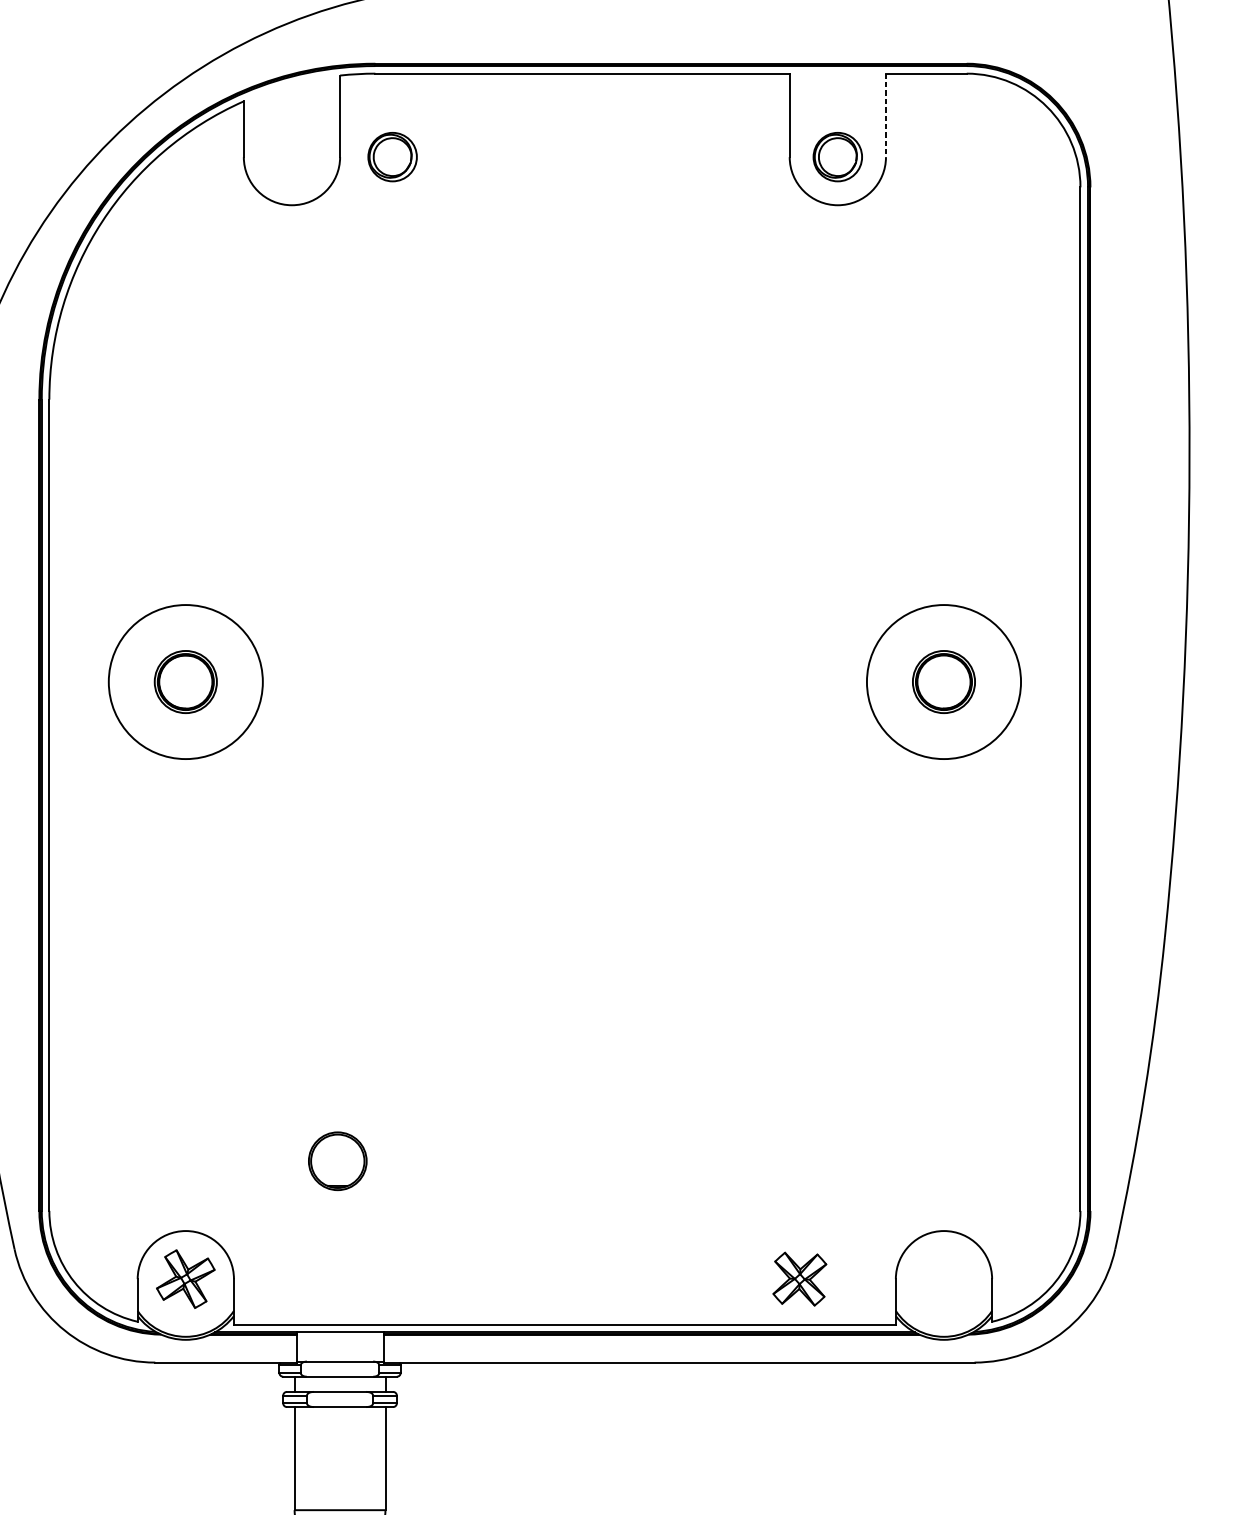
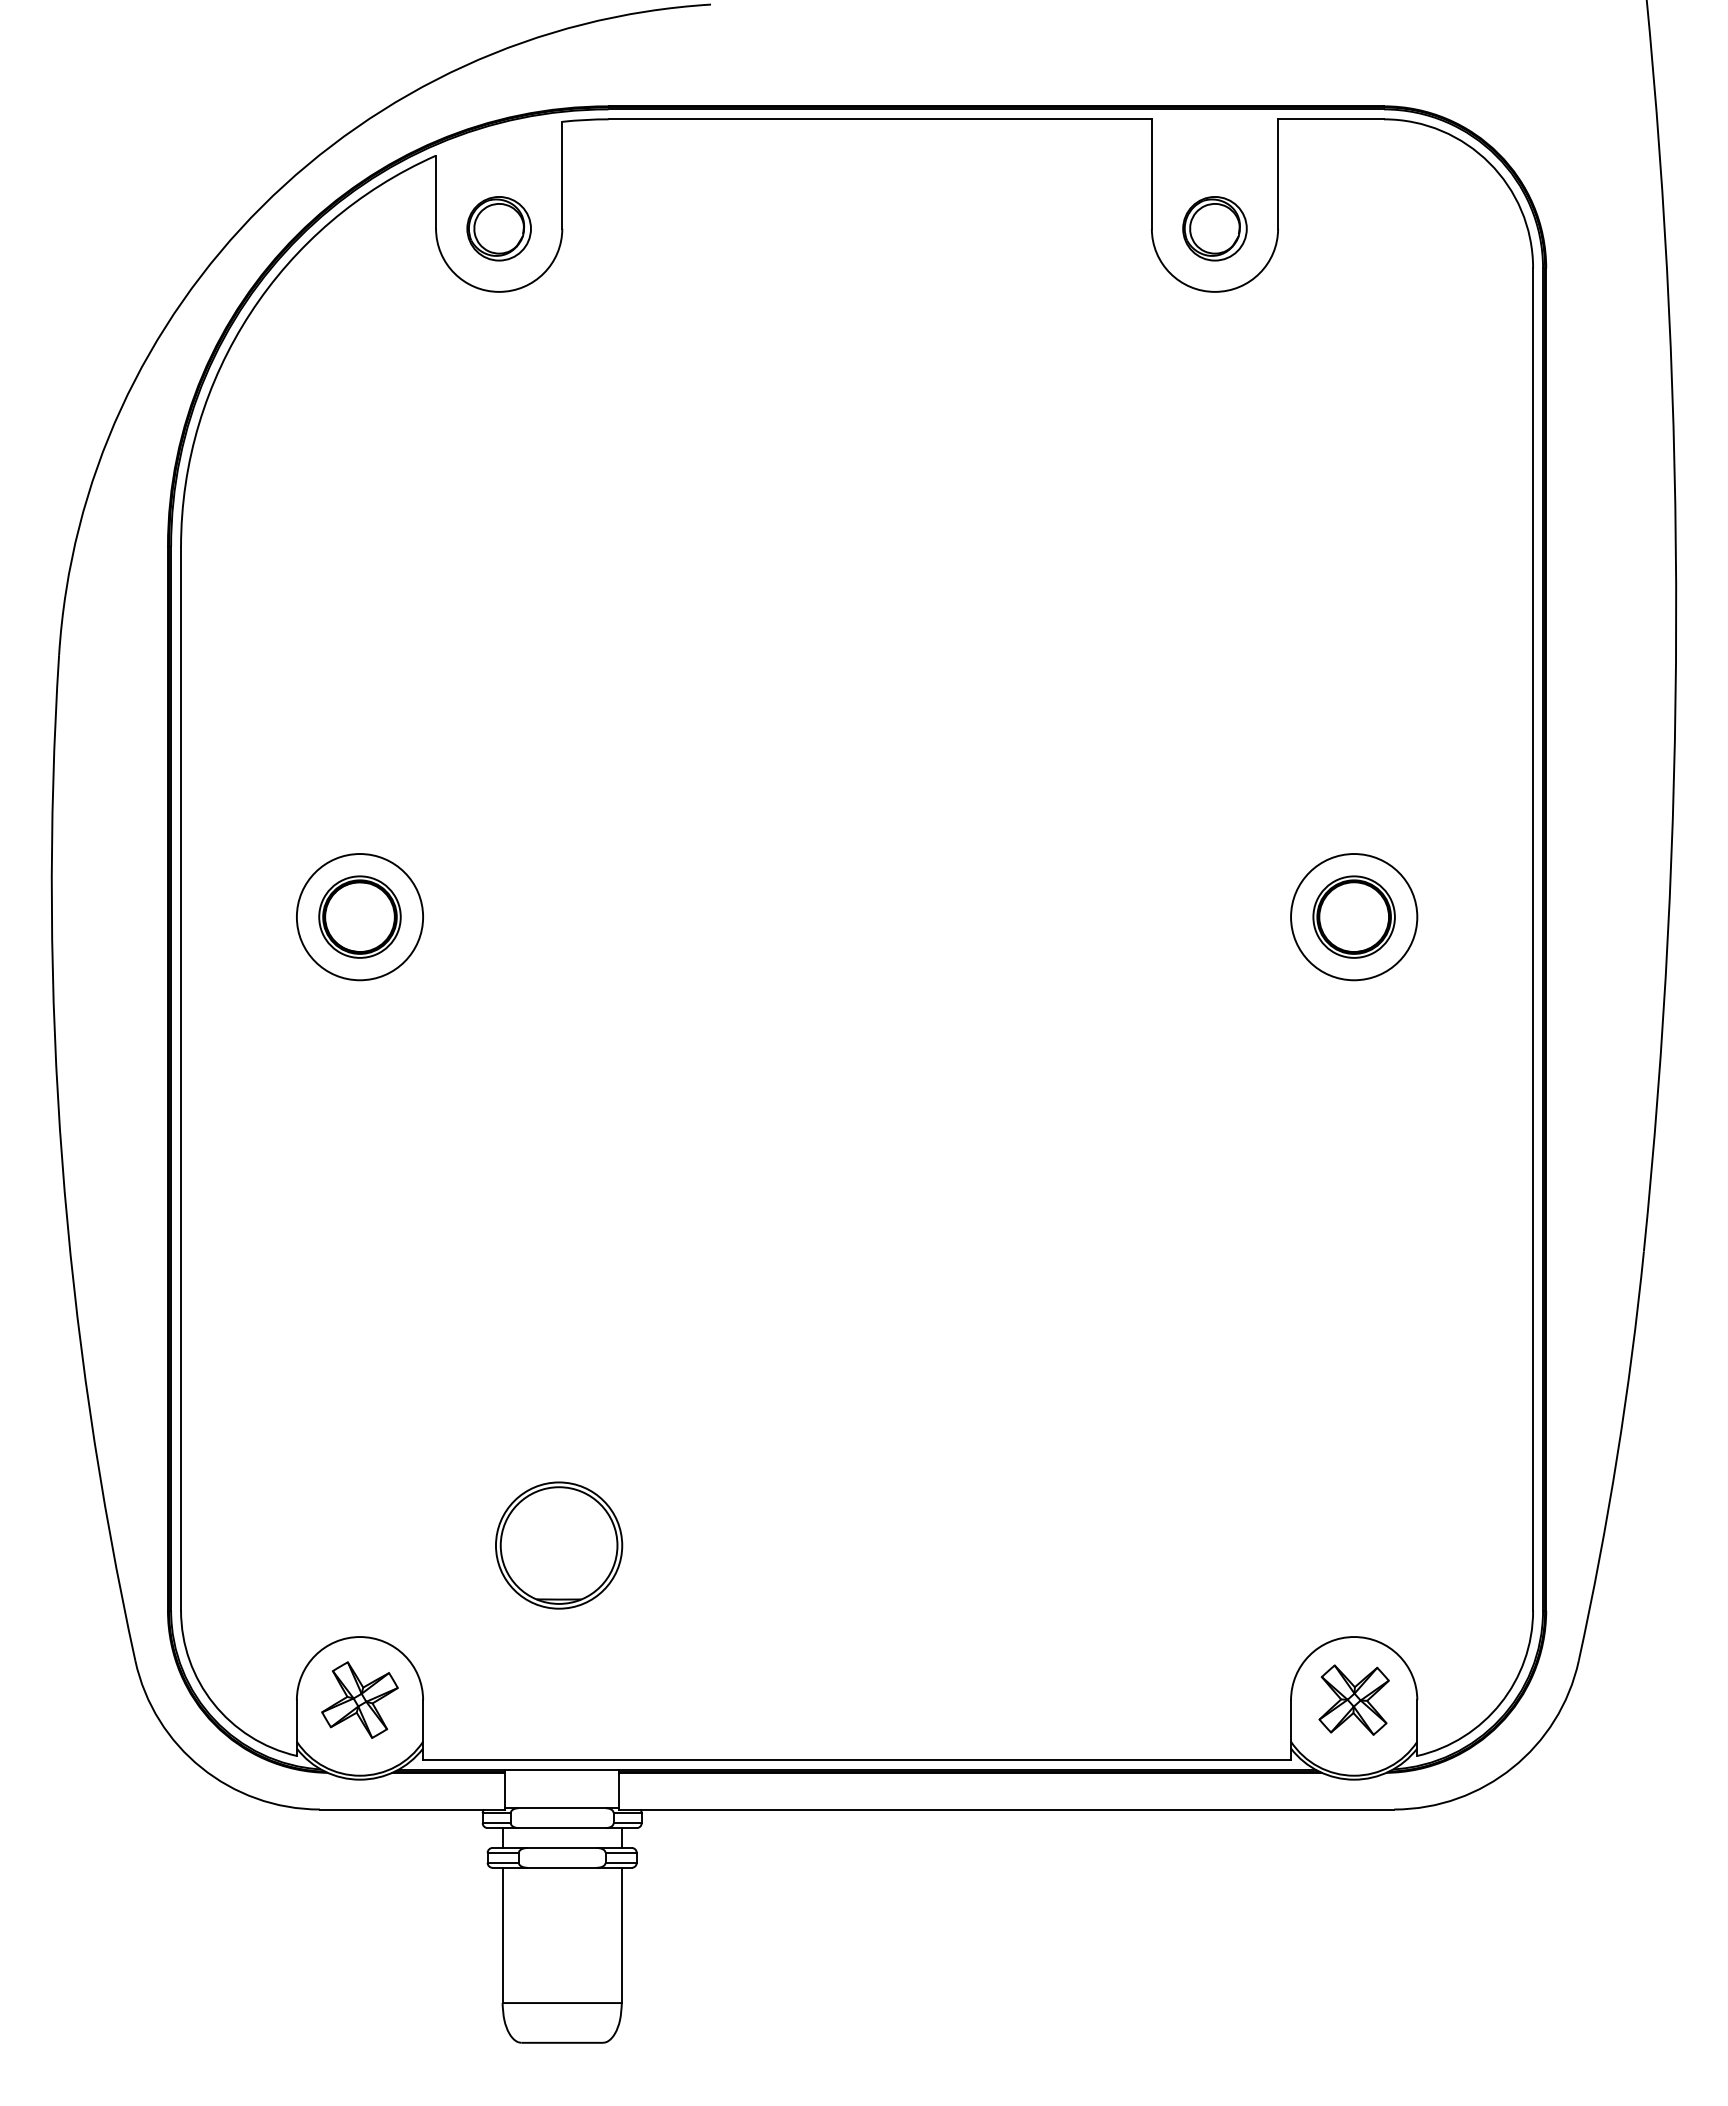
line: (886, 115) -> (1278, 174), dashed -> solid
part: (392, 156) -> (498, 228), moved
circle: (185, 682) -> (359, 917), size x0.62
circle: (944, 682) -> (1354, 917), size x0.62
part: (337, 1161) -> (559, 1545), size x1.67
part: (799, 1278) -> (1353, 1699), moved

